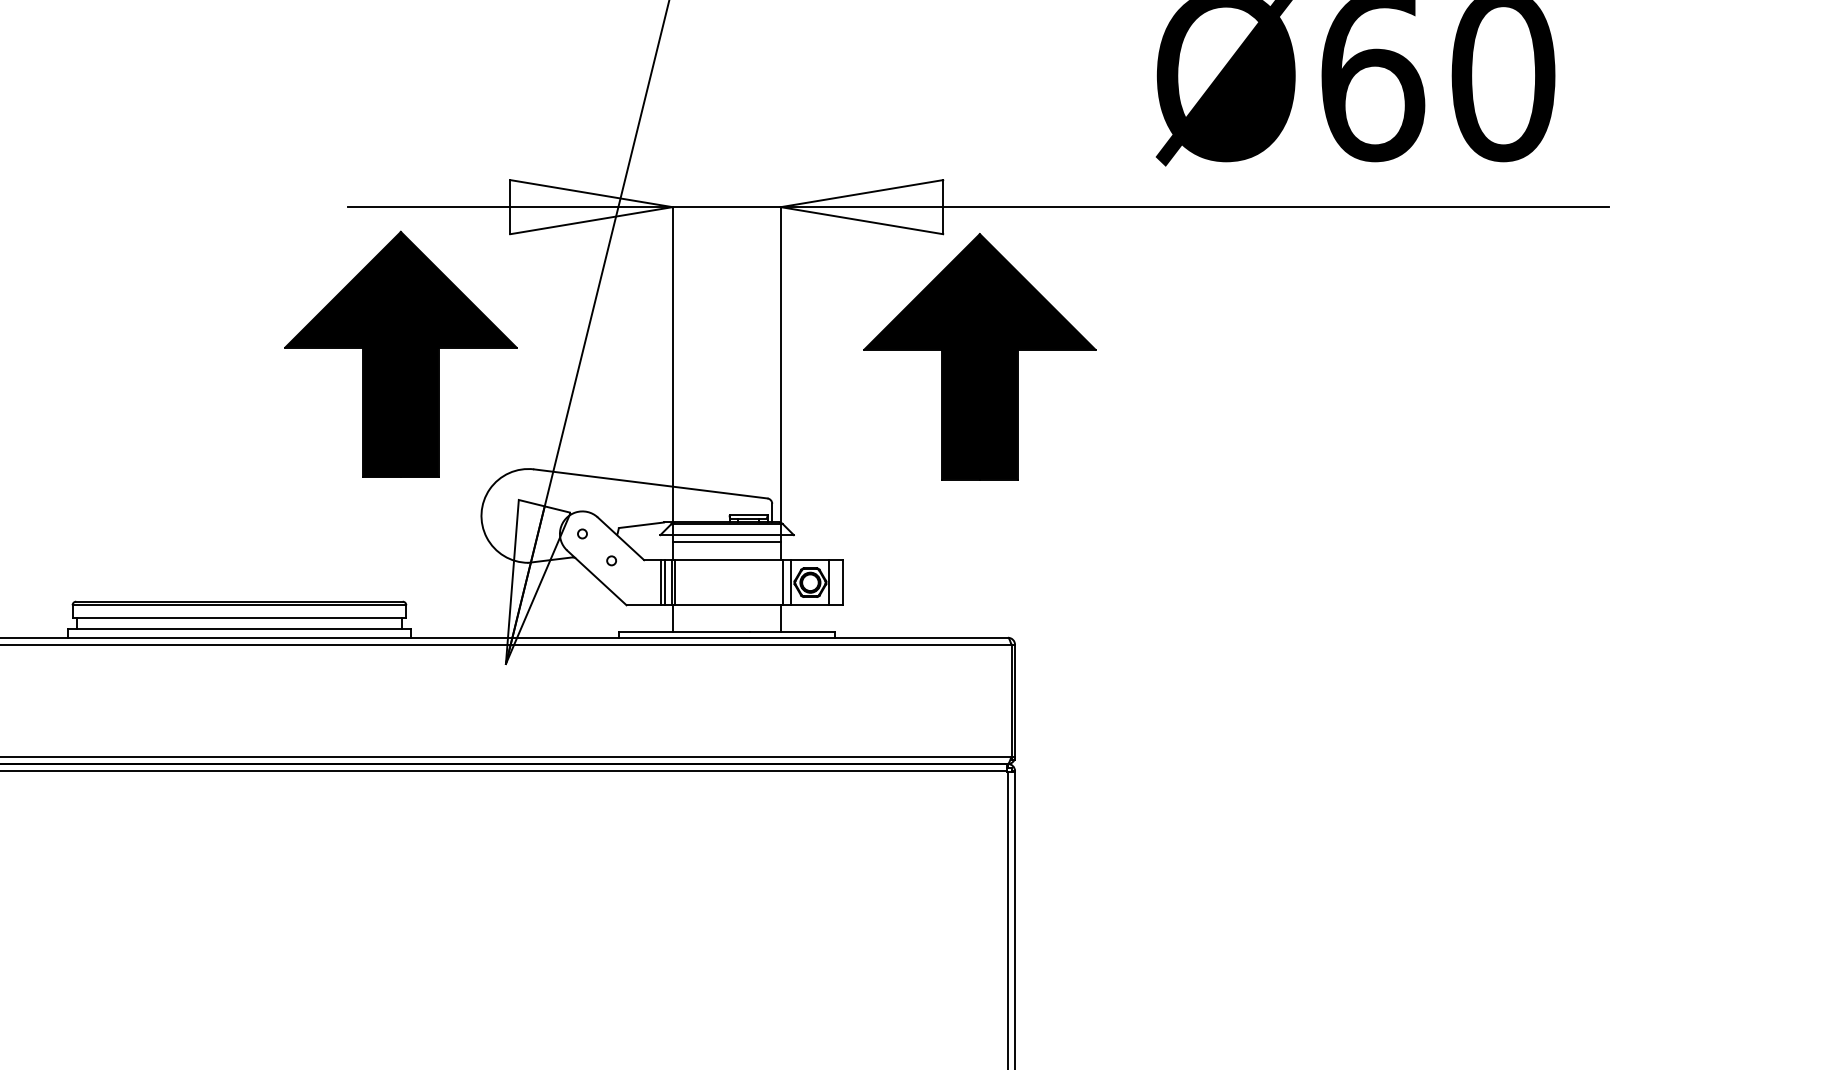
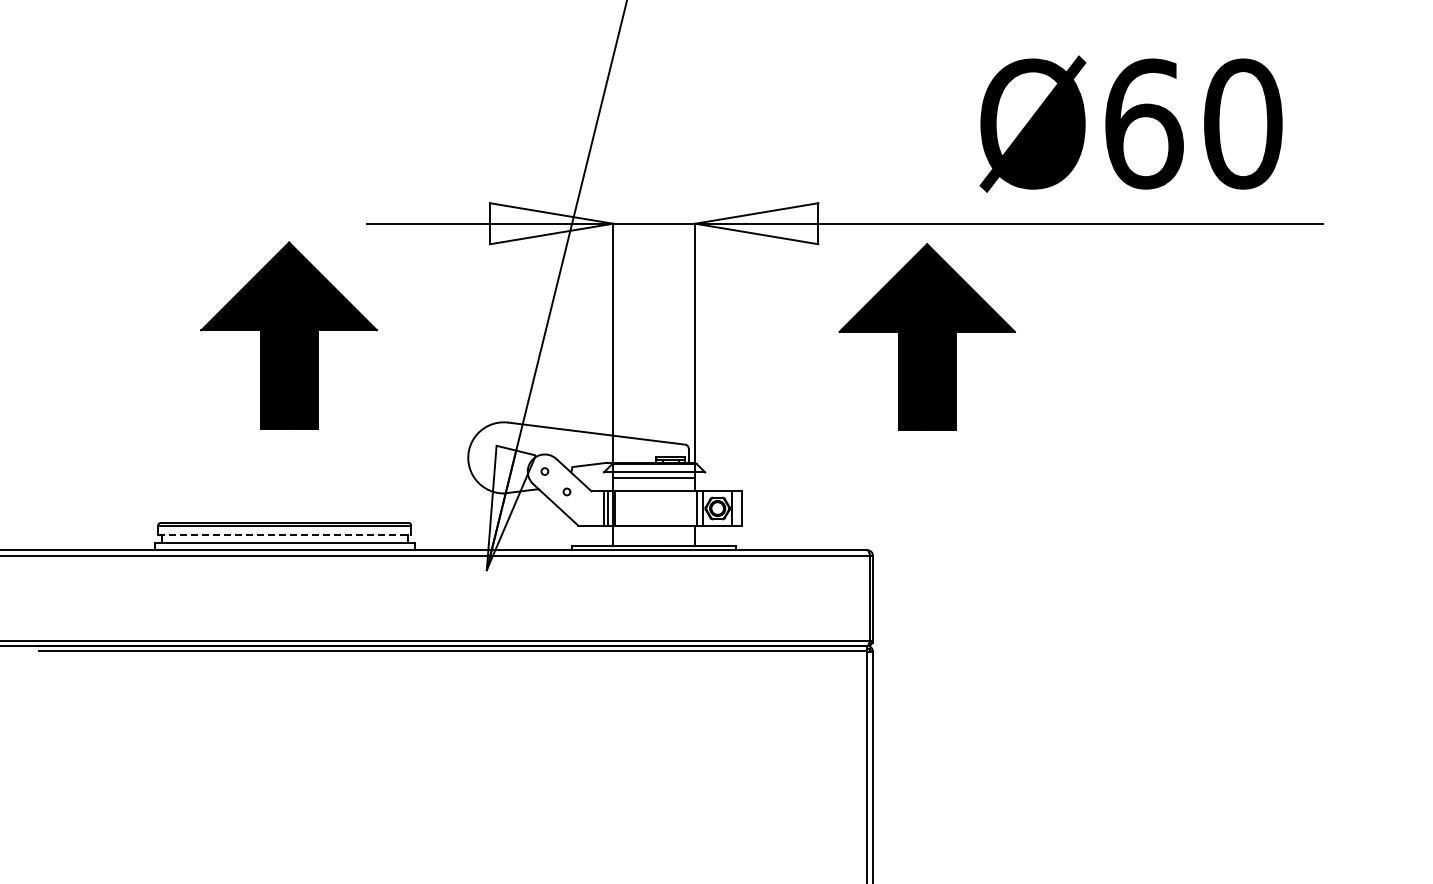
part: (400, 354) -> (288, 335), moved
part: (978, 355) -> (926, 336), moved
line: (239, 618) -> (284, 535), solid -> dashed

